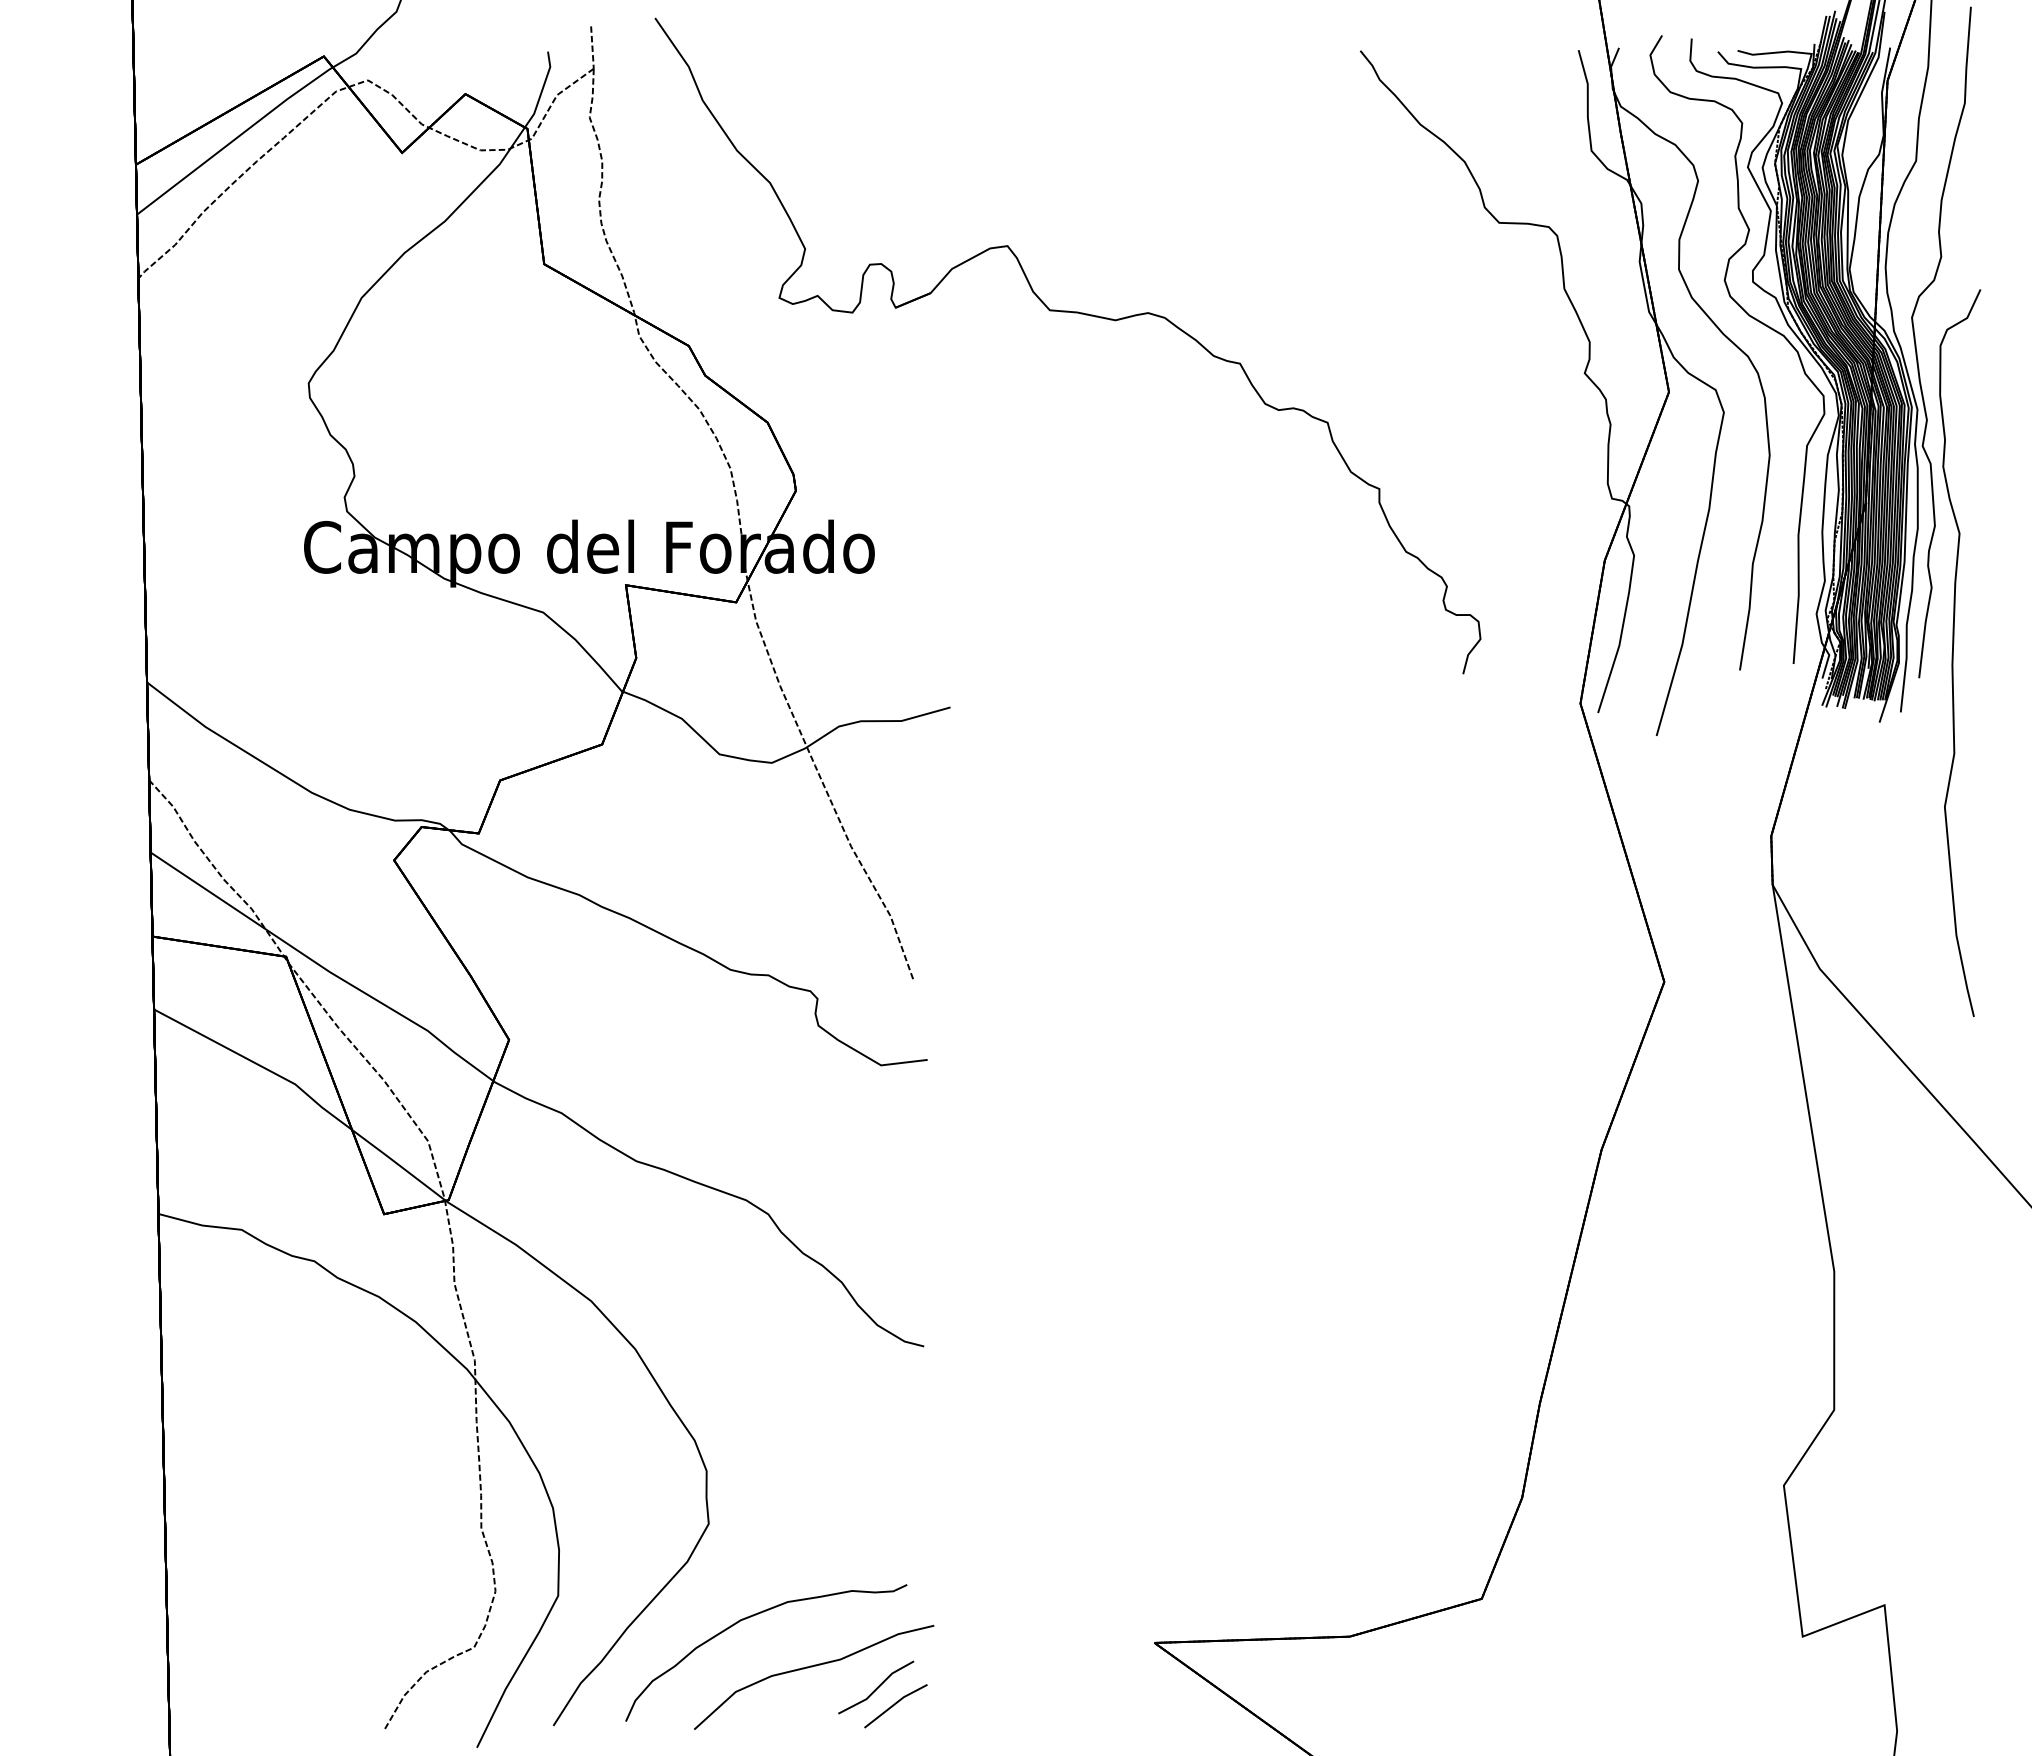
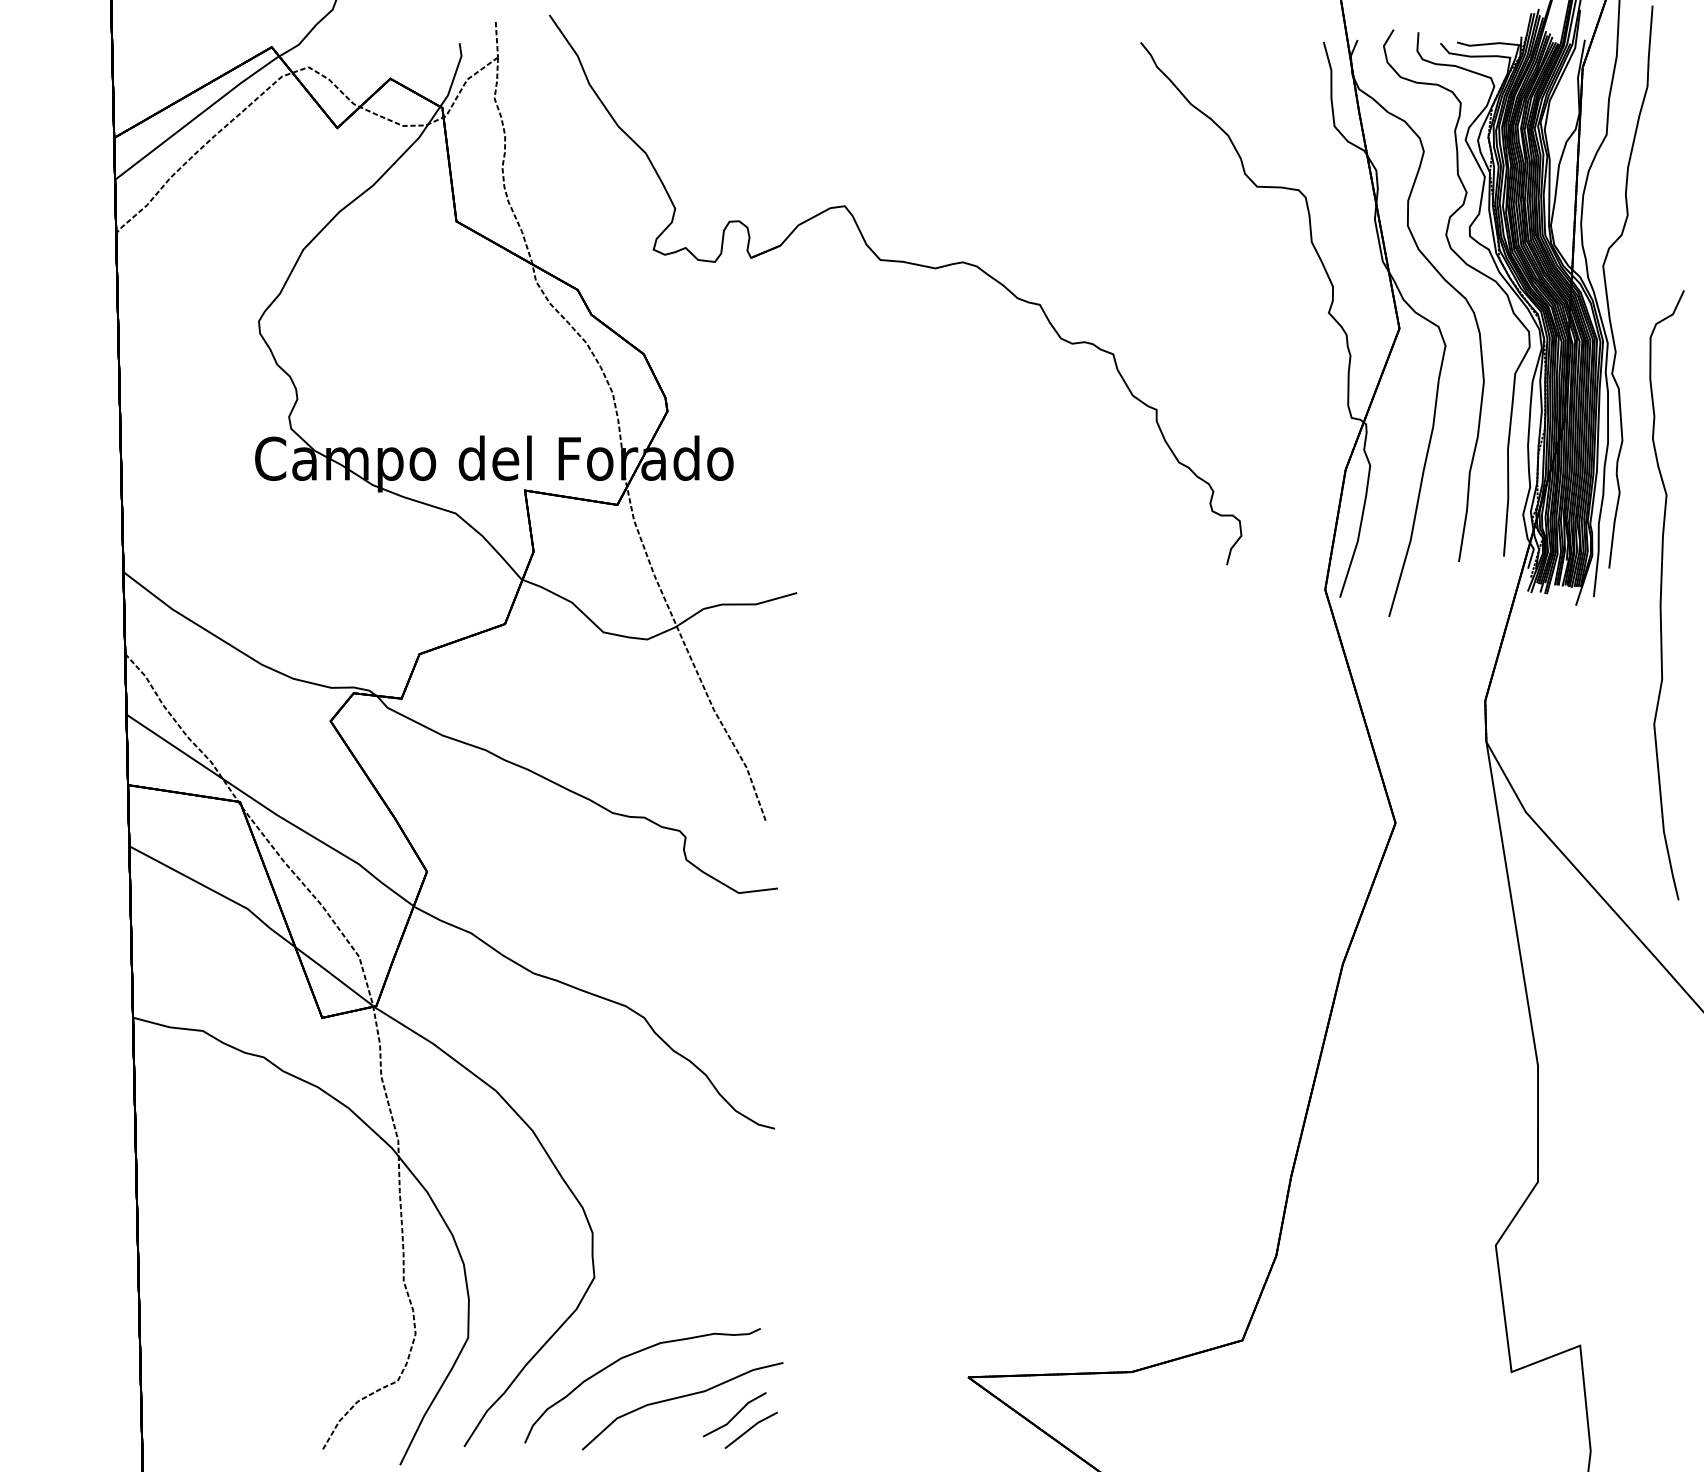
curve: (1953, 652) -> (1661, 594), moved

